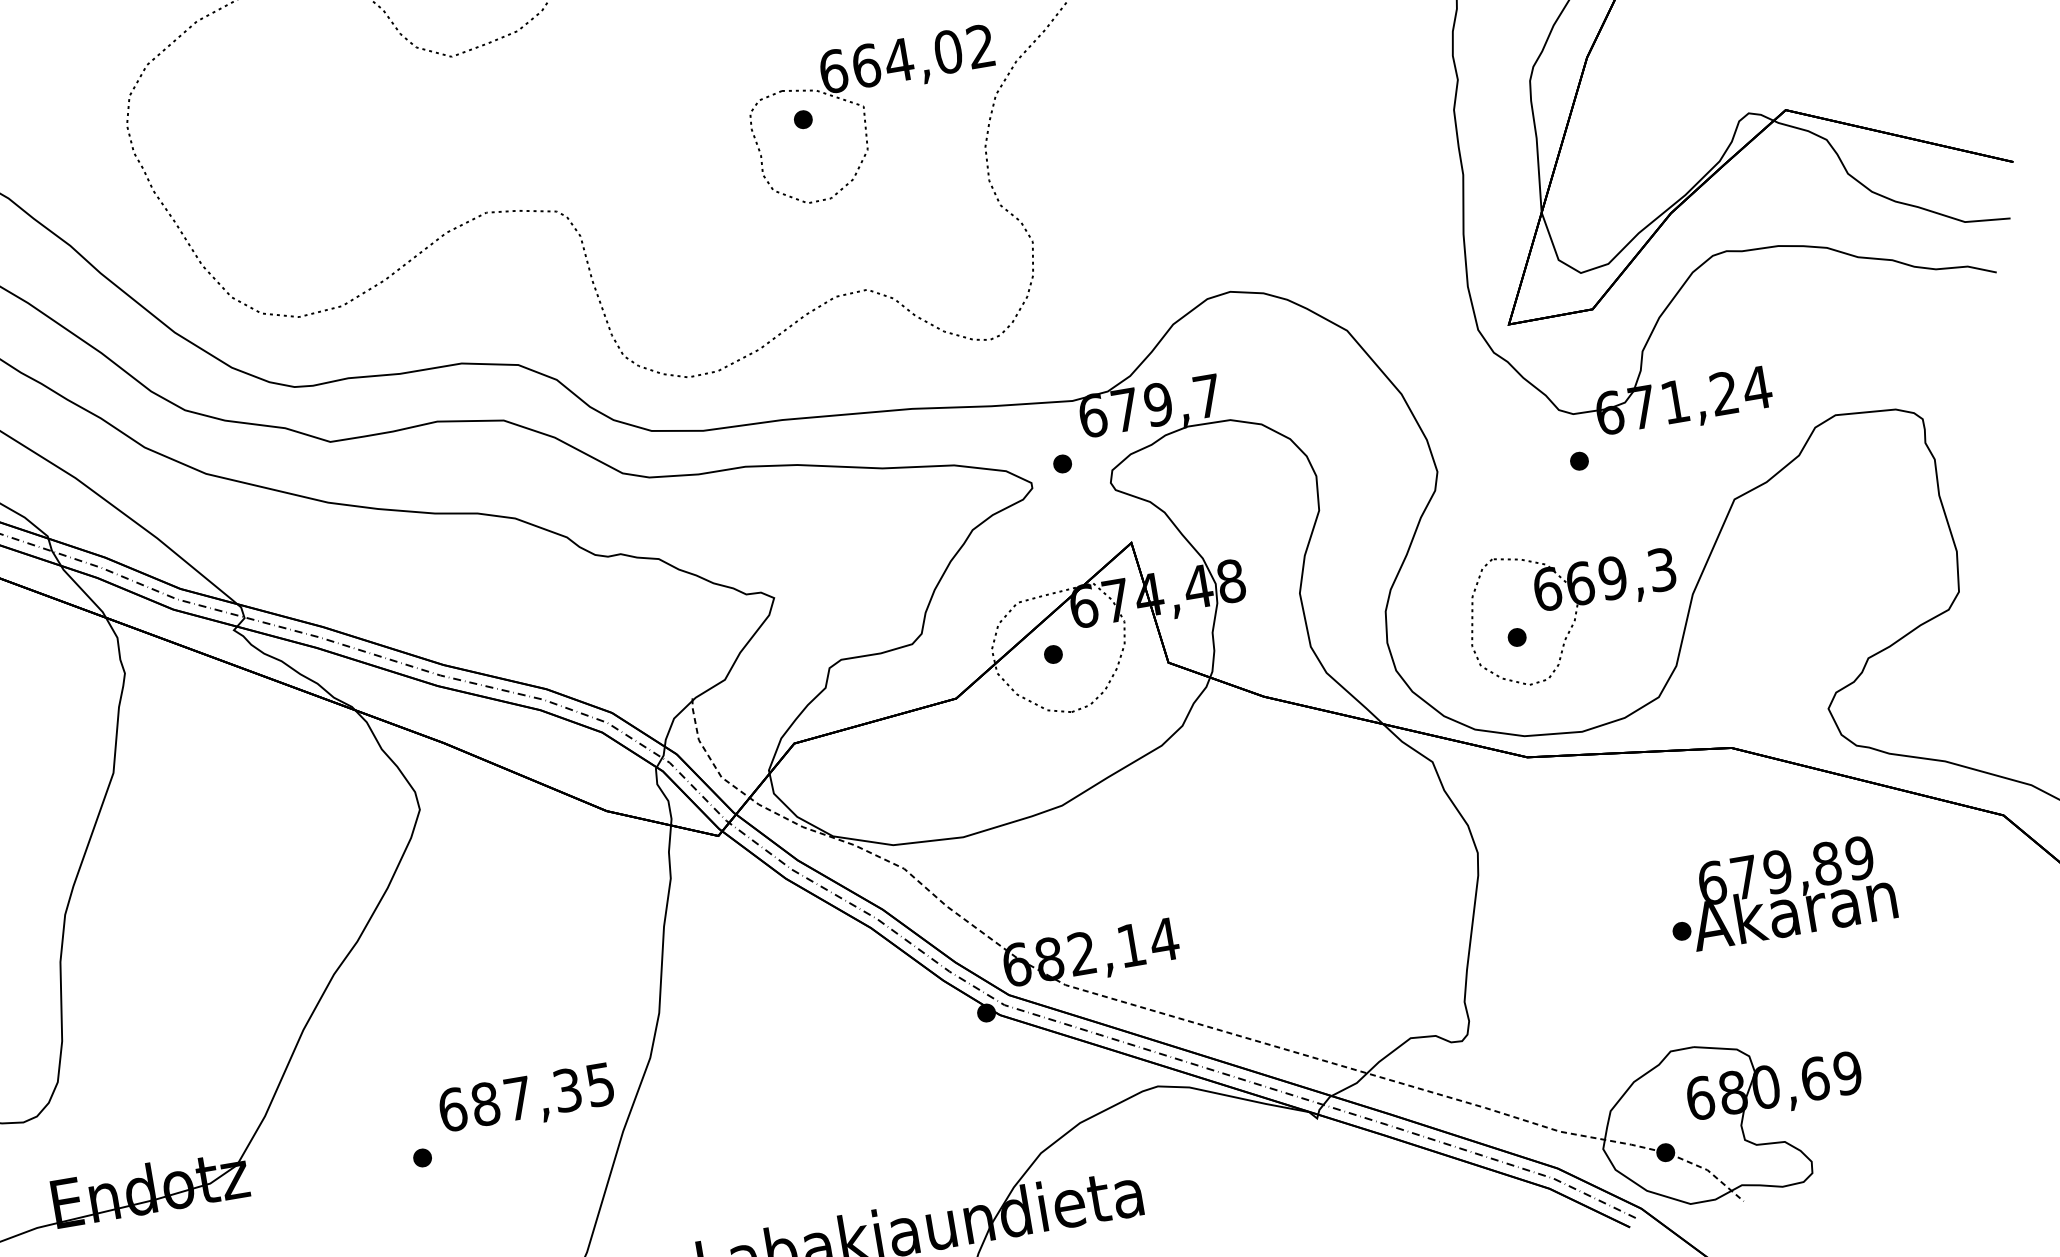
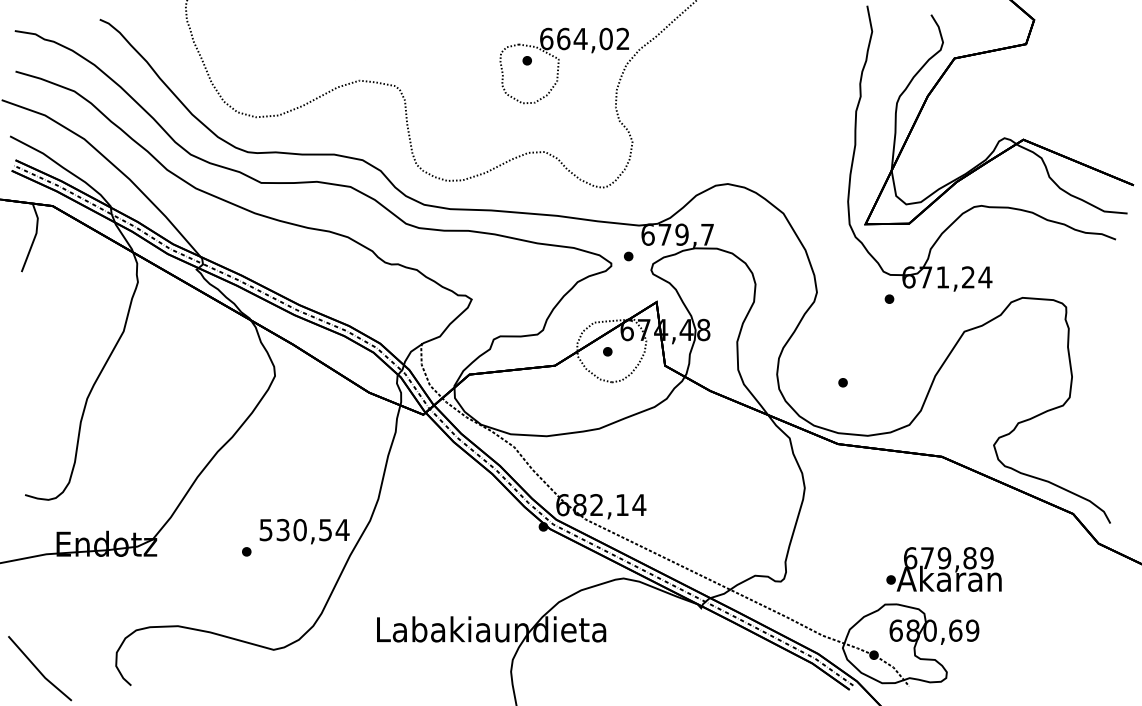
part: (1573, 611) -> (873, 374), removed
text: (1779, 894) -> (943, 569), moved
text: (526, 1097) -> (304, 530), 687,35 -> 530,54

